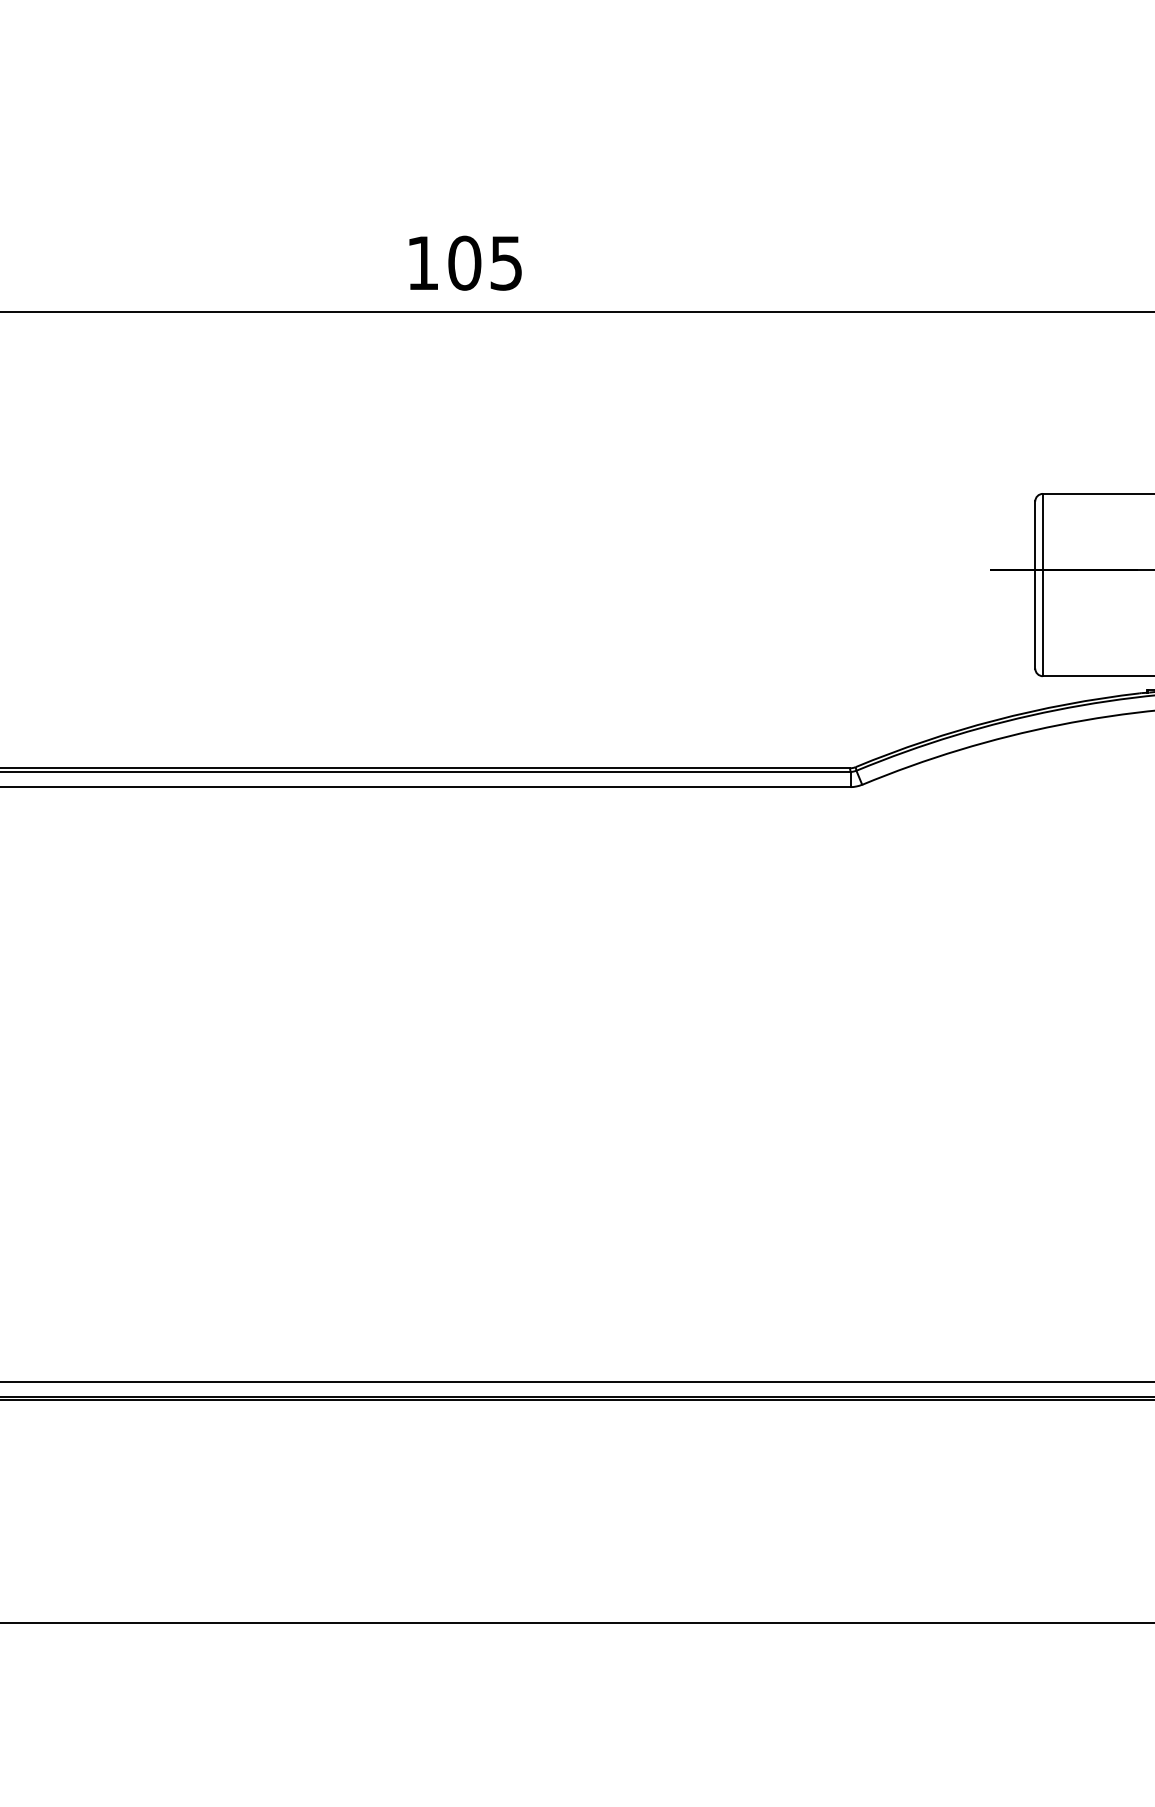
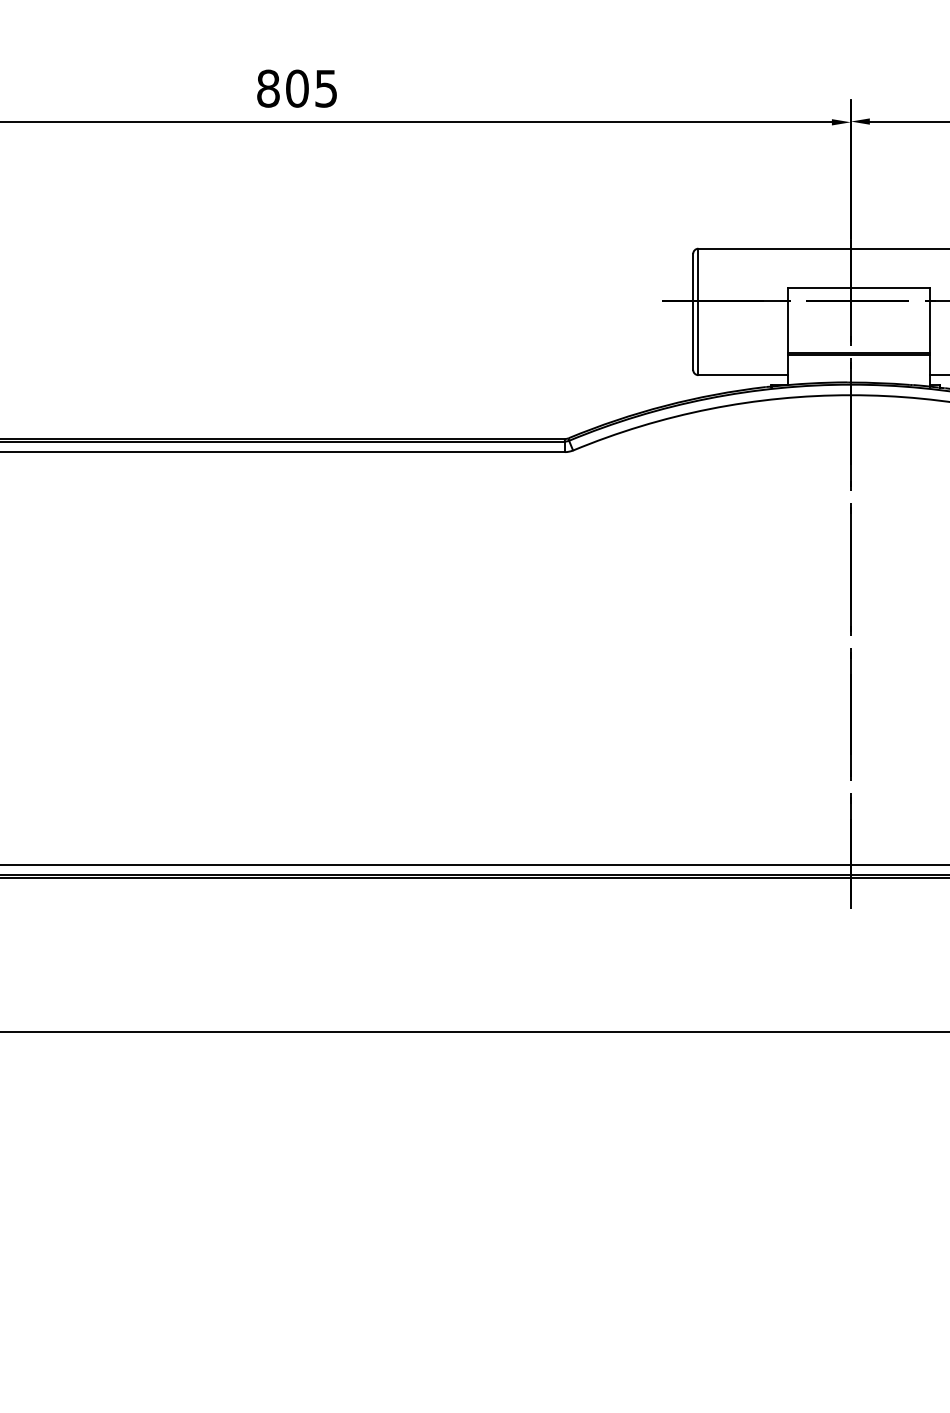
text: (423, 262) -> (268, 88), 105 -> 805

